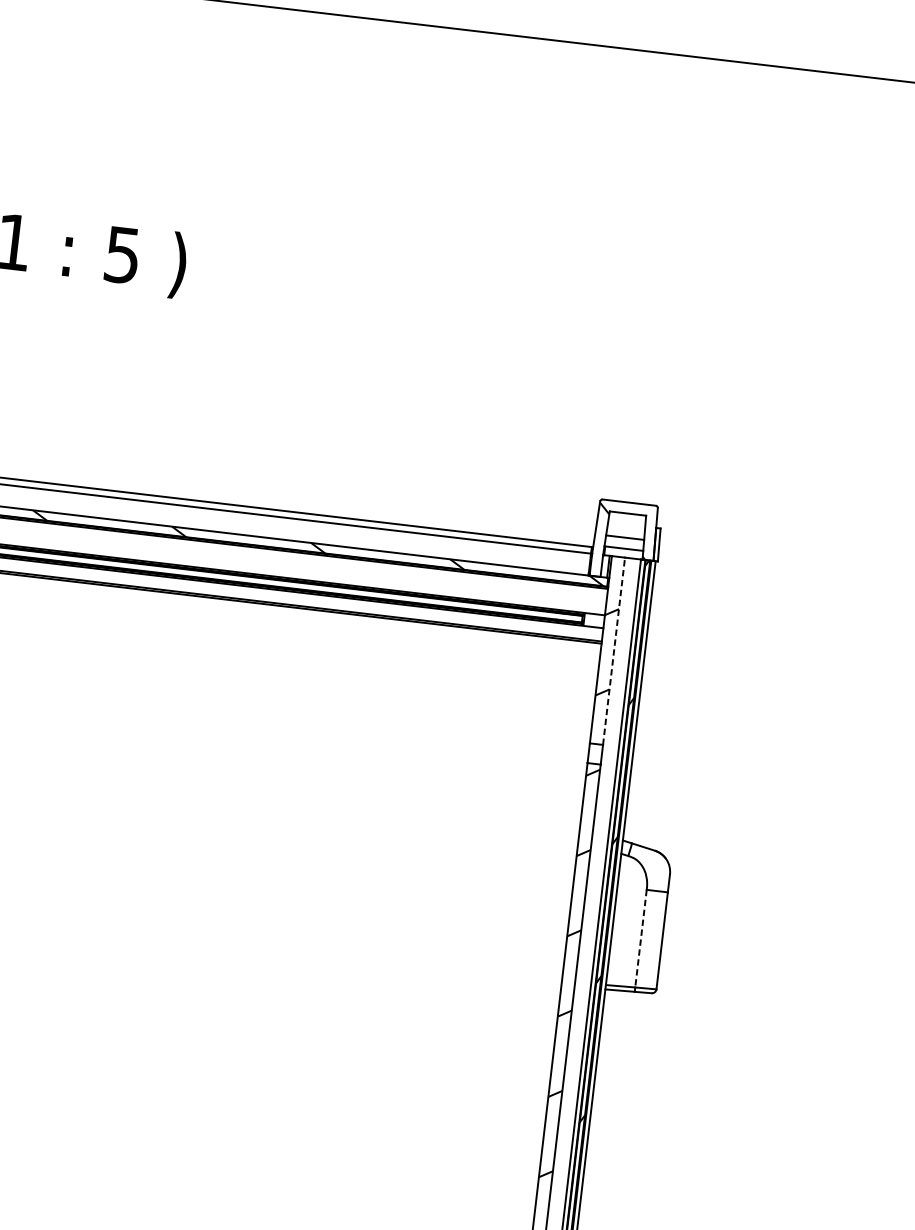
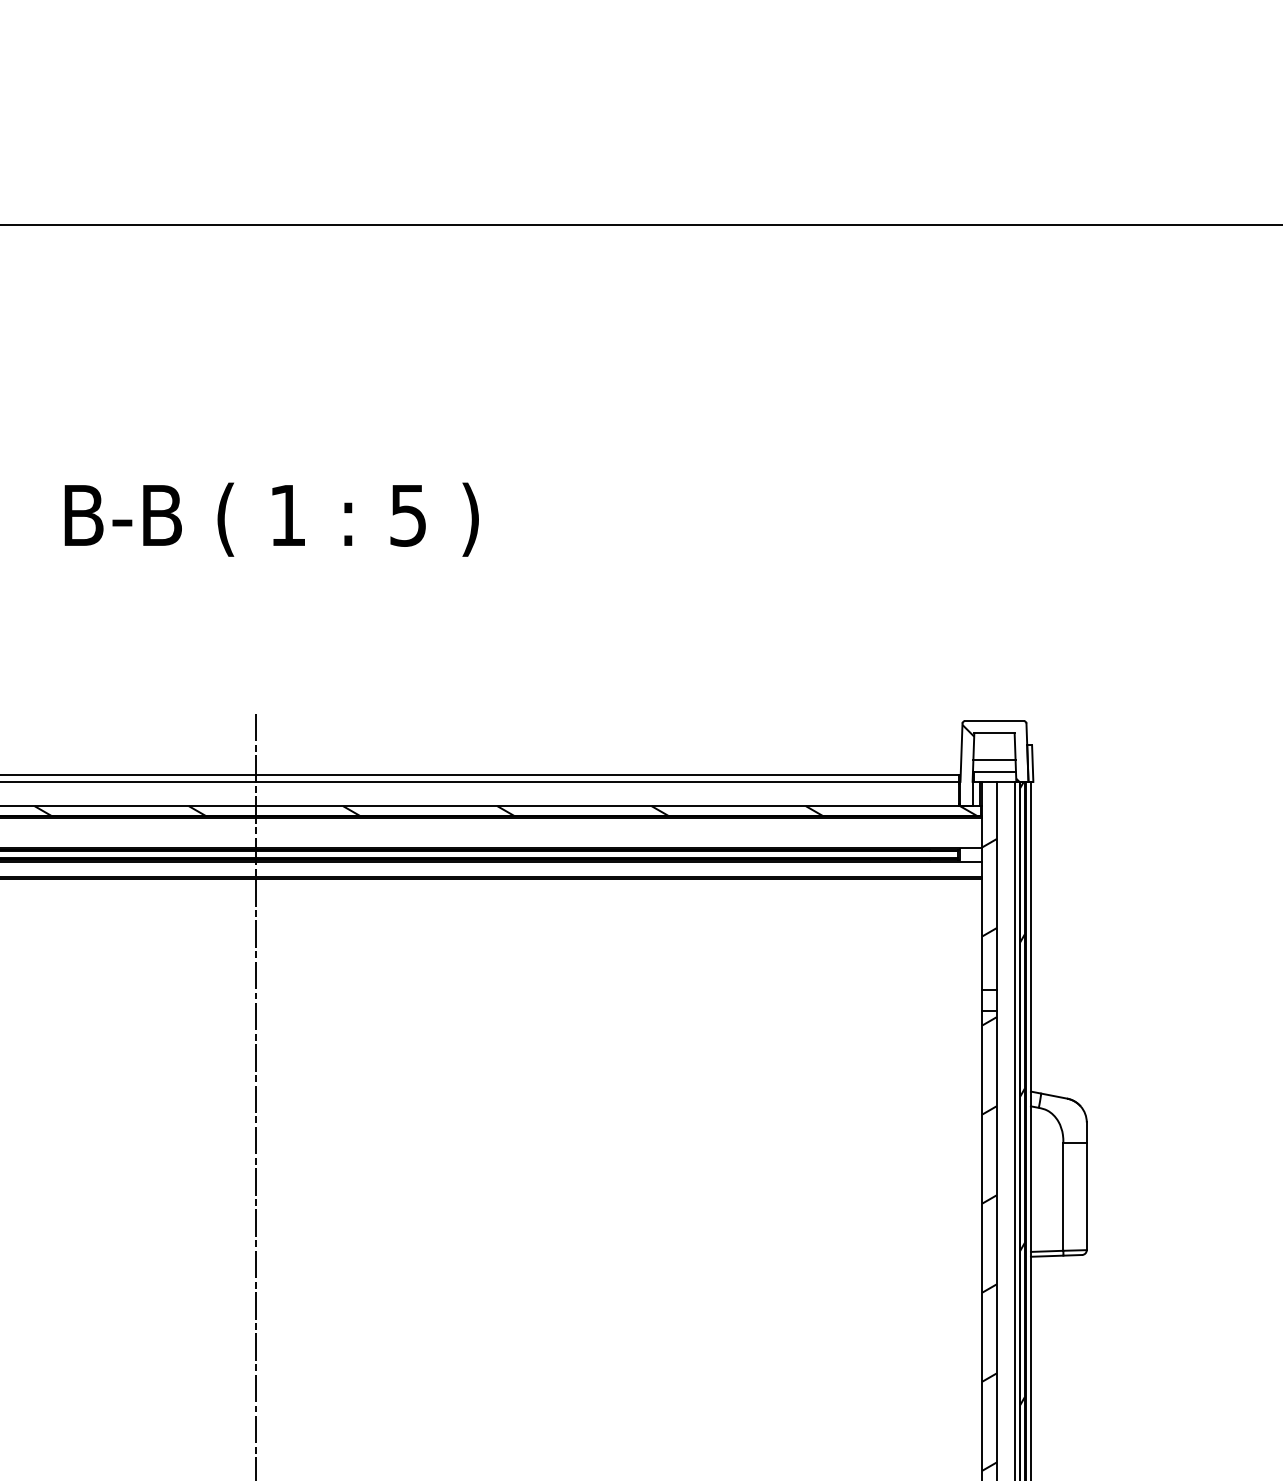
line: (613, 651) -> (996, 885), dashed -> solid
line: (641, 939) -> (1063, 1197), dashed -> solid

